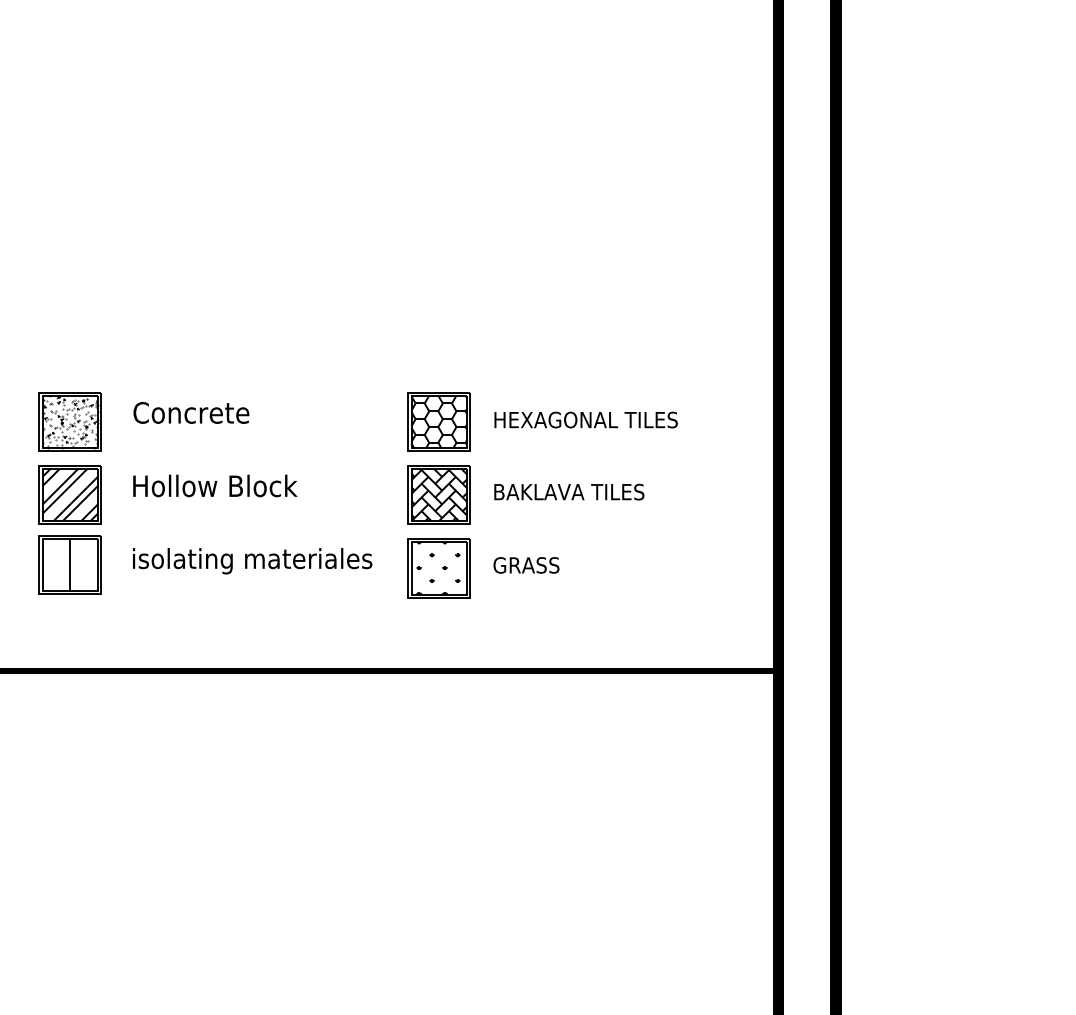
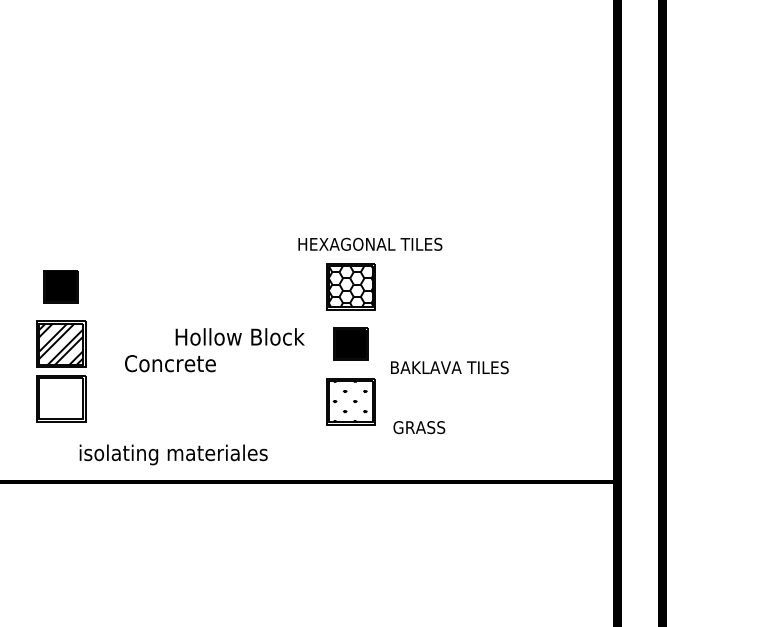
text: (191, 412) -> (170, 363), moved
text: (585, 419) -> (369, 243), moved
part: (69, 421) -> (60, 286), size x0.7
text: (215, 485) -> (240, 336), moved
text: (569, 491) -> (449, 367), moved
part: (438, 494) -> (350, 343), size x0.7
text: (252, 561) -> (173, 455), moved
line: (70, 564) -> (61, 398), removed
text: (526, 565) -> (419, 427), moved

